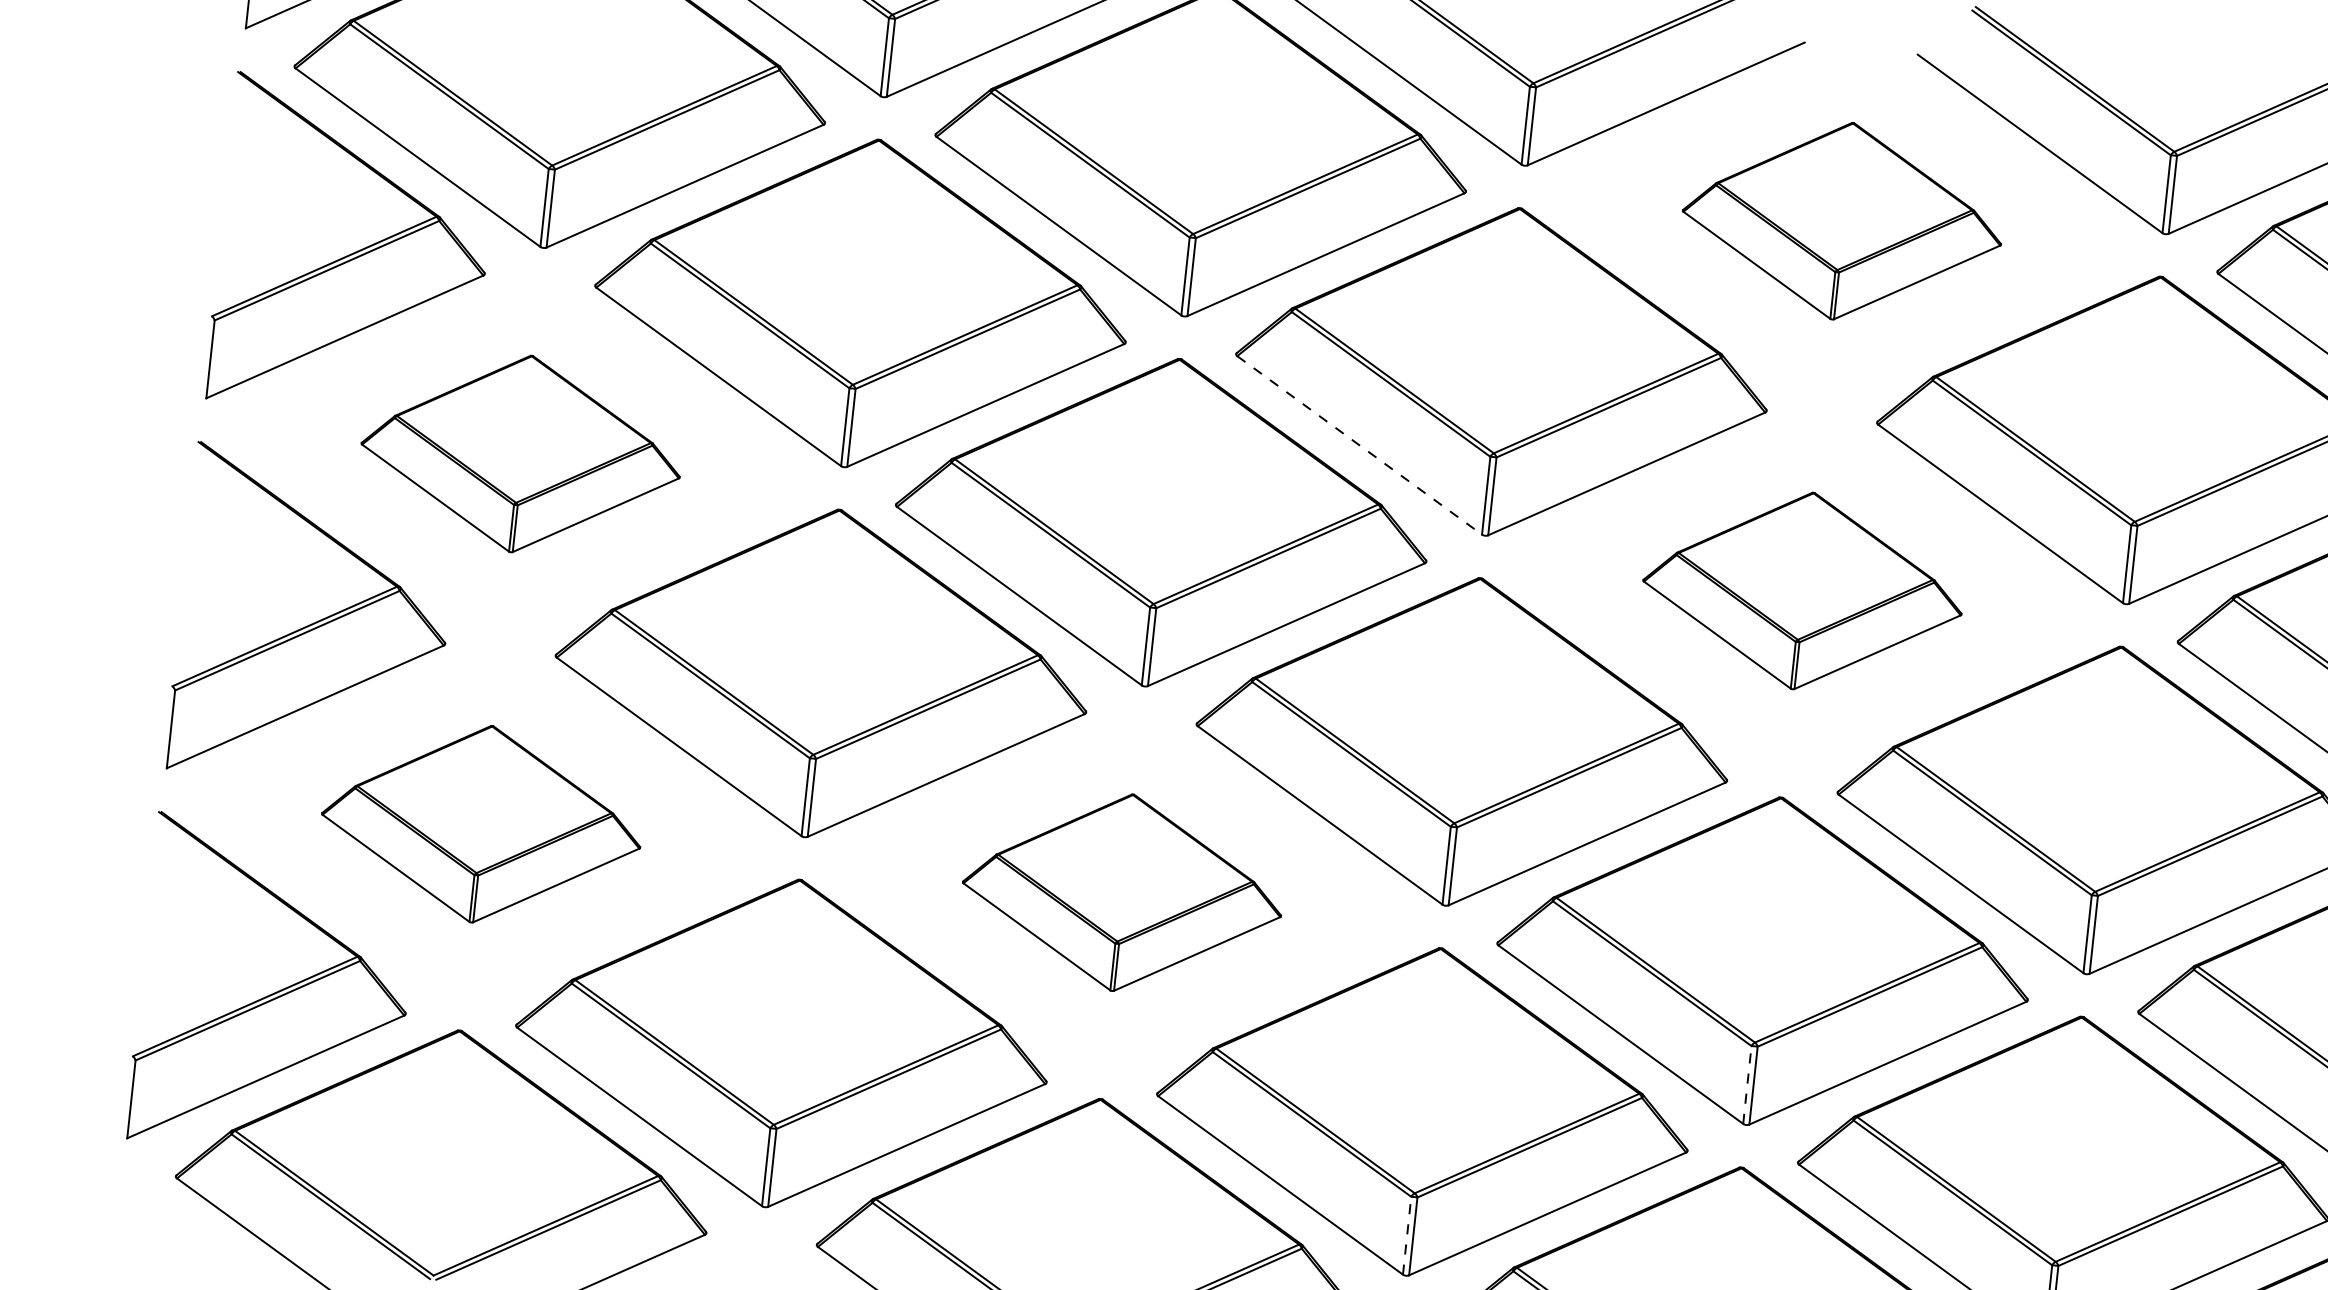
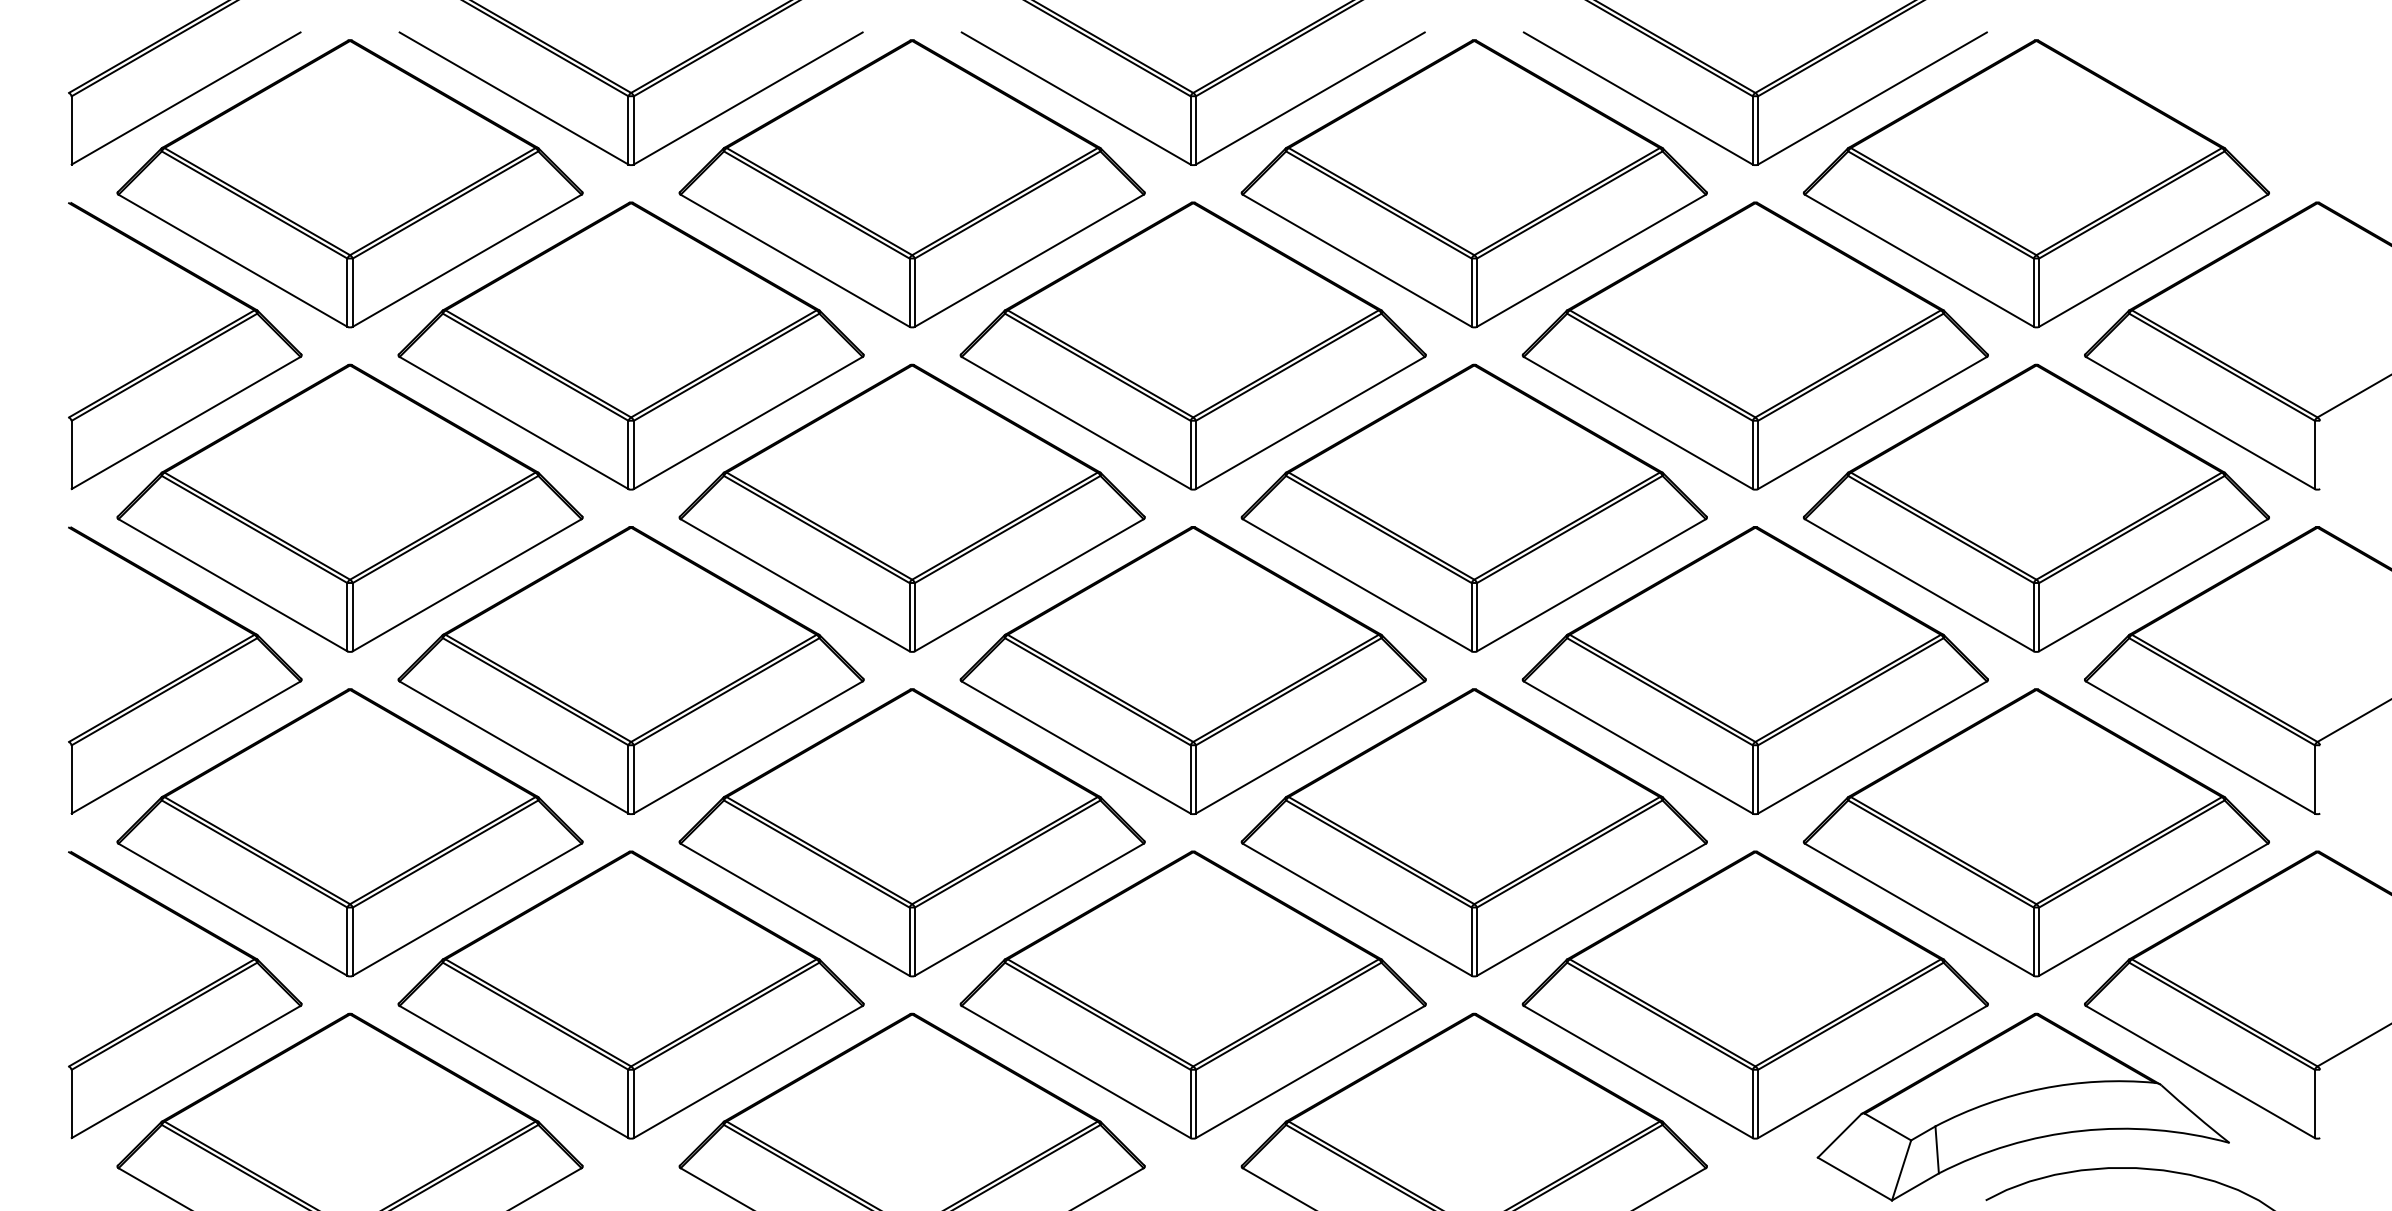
part: (1841, 220) -> (1473, 183), size x1.67
line: (1359, 445) -> (1076, 423), dashed -> solid
part: (520, 453) -> (349, 507), size x1.67
part: (1802, 590) -> (1473, 507), size x1.67
part: (481, 823) -> (349, 832), size x1.67
part: (1121, 892) -> (911, 832), size x1.67
line: (1747, 1084) -> (1471, 941), dashed -> solid
line: (1407, 1235) -> (1190, 1103), dashed -> solid

